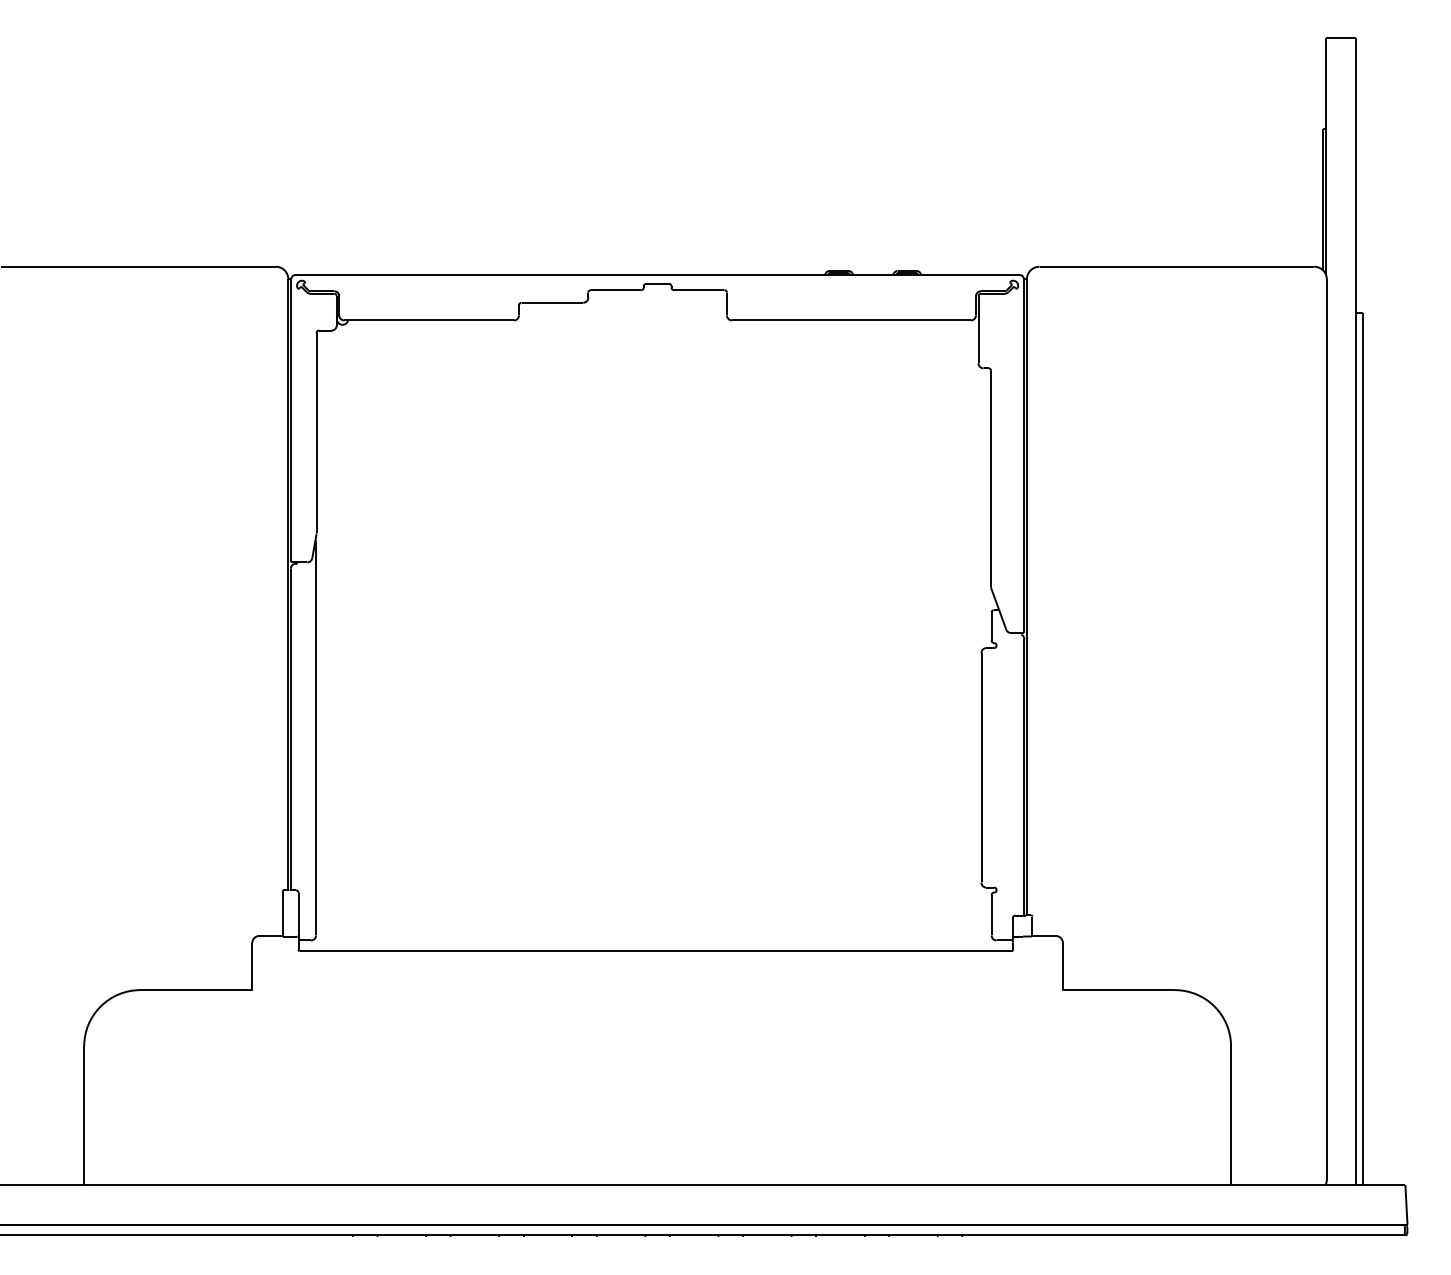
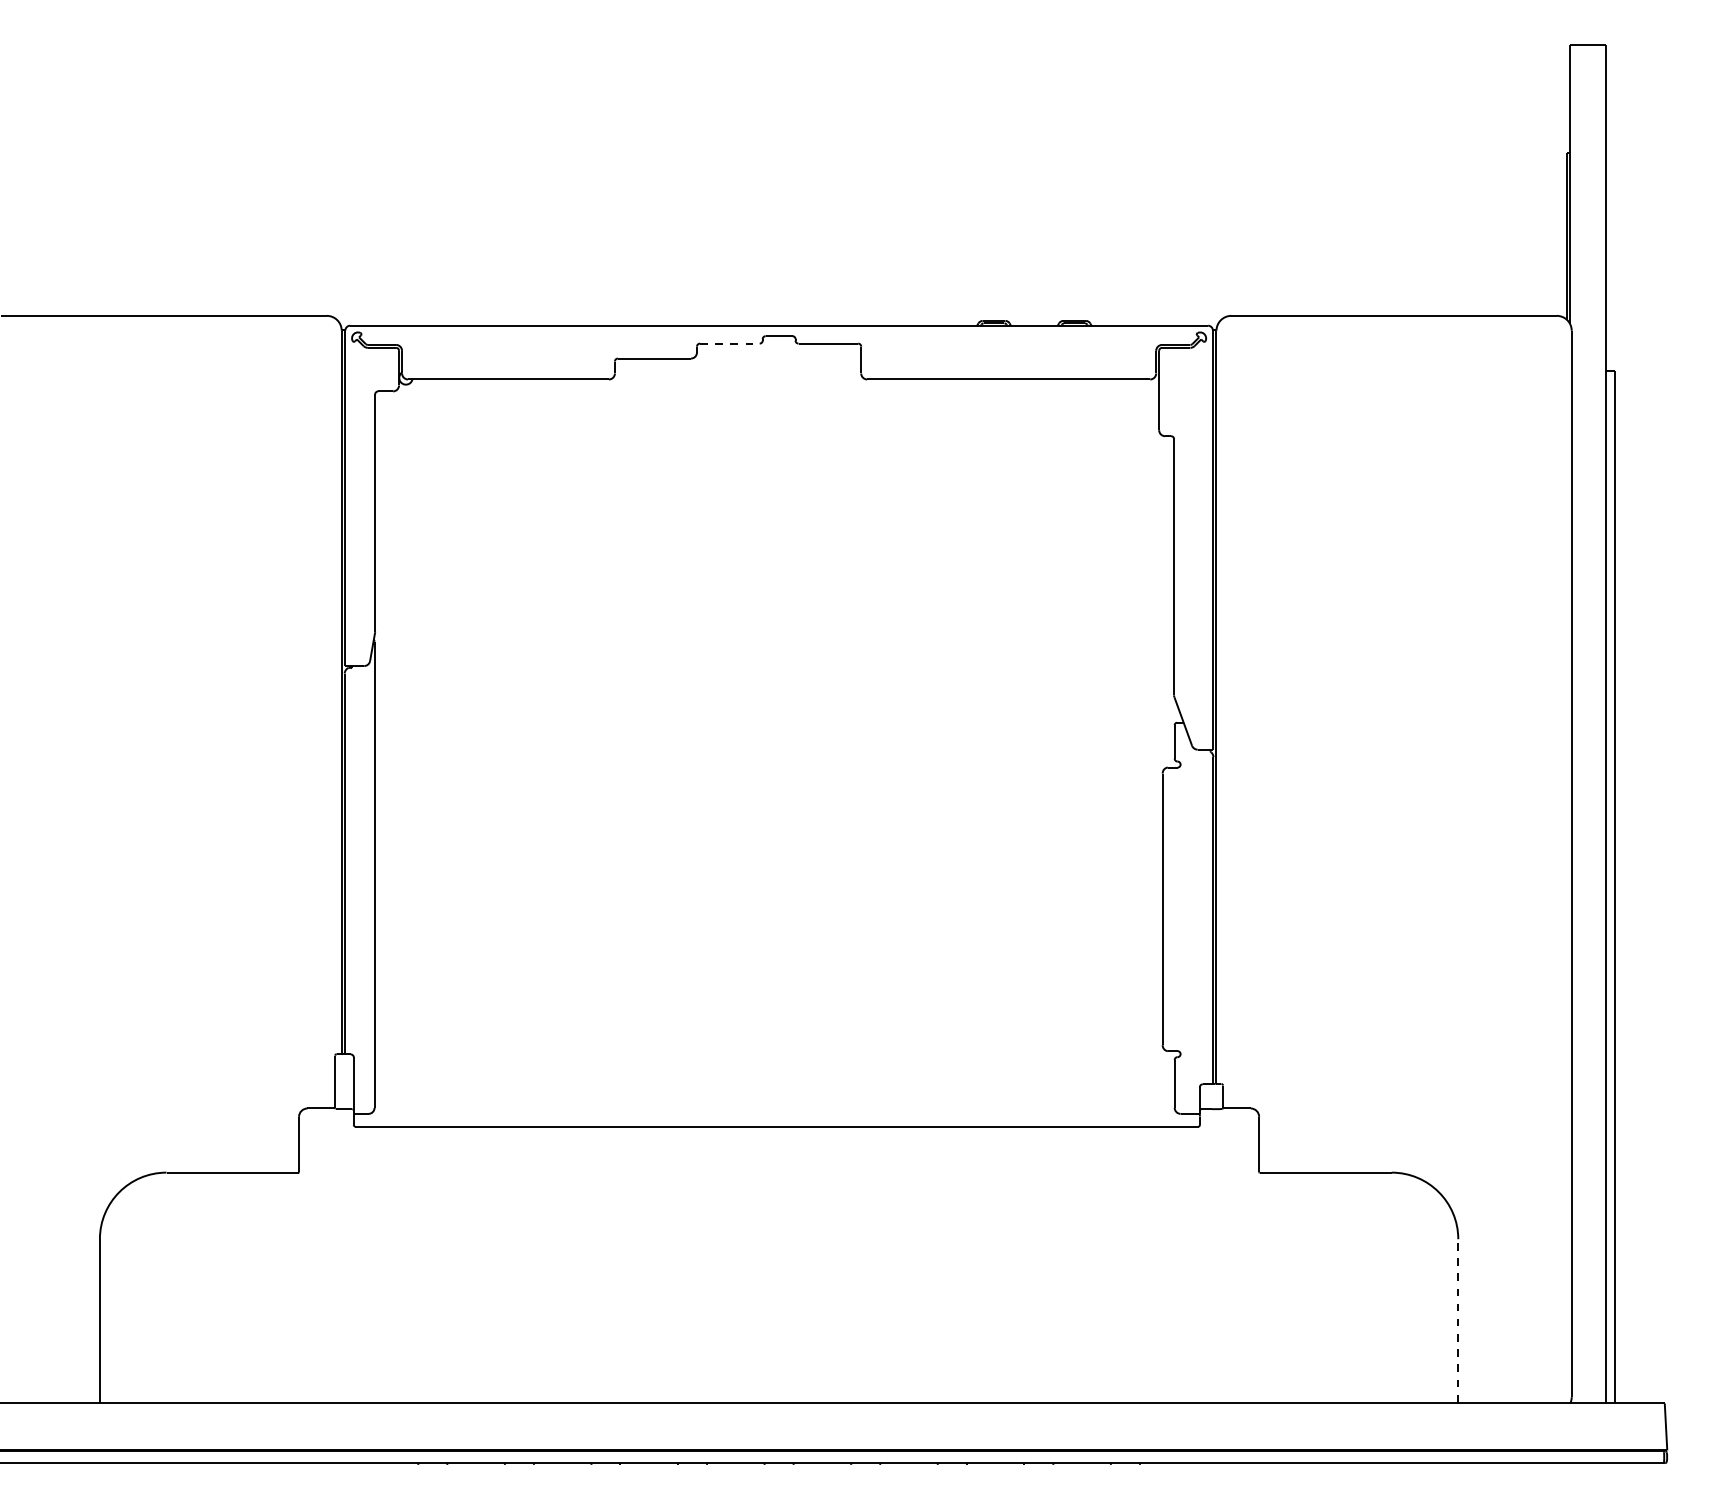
line: (615, 290) -> (729, 343), solid -> dashed
line: (1231, 1114) -> (1458, 1320), solid -> dashed

